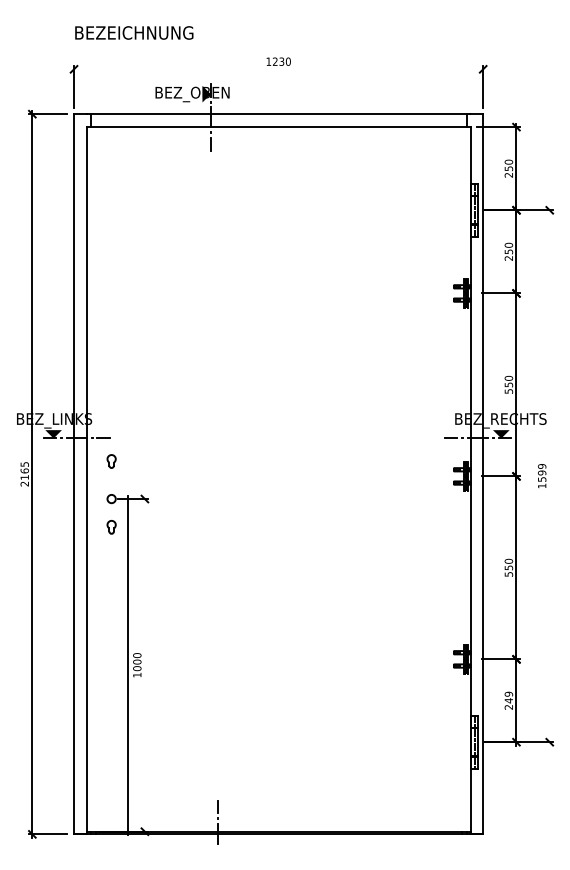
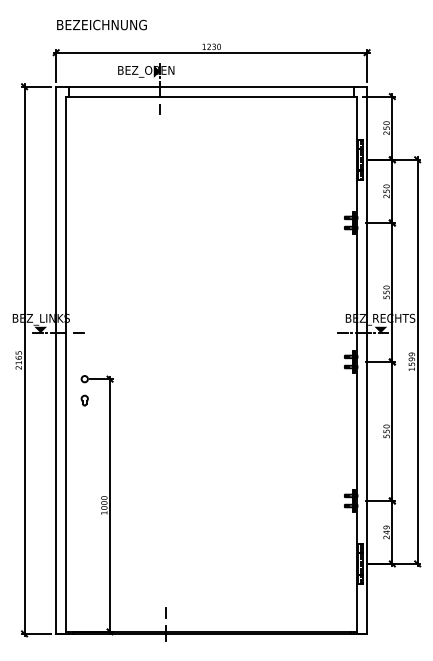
line: (278, 69) -> (211, 52), added
part: (111, 461) -> (84, 350), removed
line: (549, 475) -> (417, 361), added
line: (128, 665) -> (110, 505), moved

